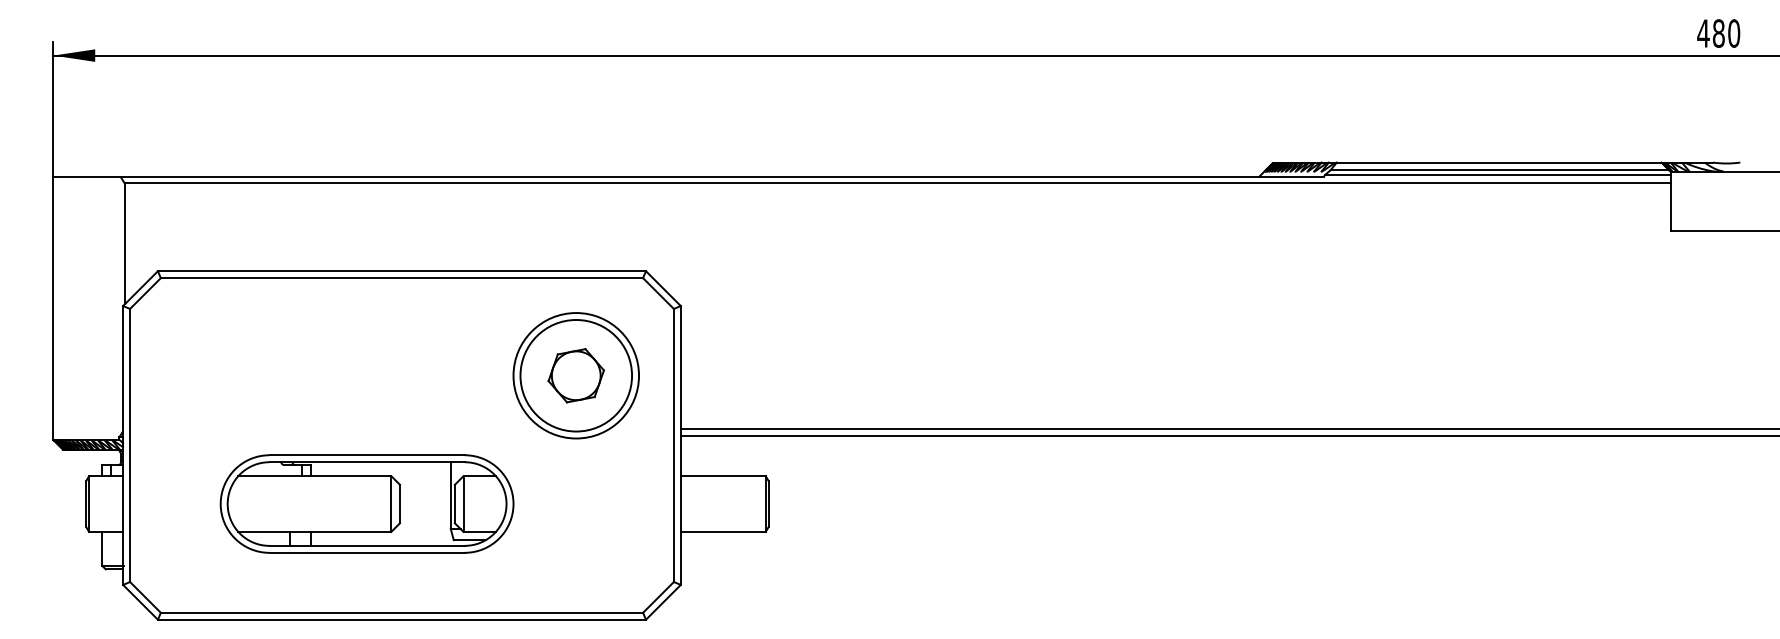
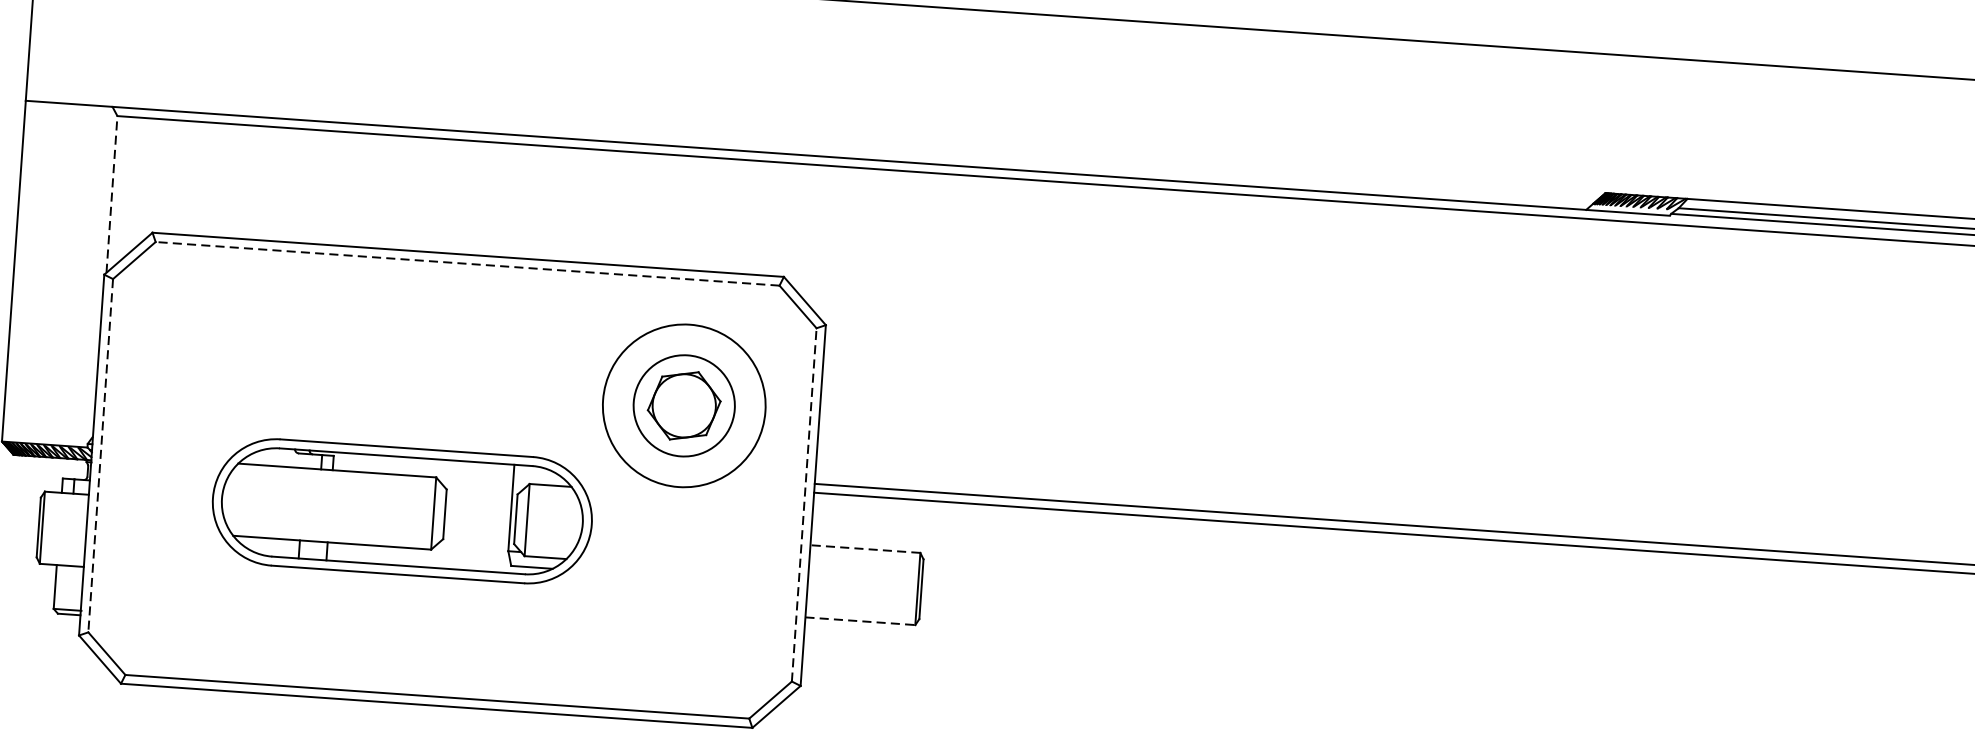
line: (124, 243) -> (111, 193), solid -> dashed
line: (401, 278) -> (466, 264), solid -> dashed
circle: (576, 375) -> (684, 405), size x0.7
line: (130, 445) -> (101, 455), solid -> dashed
line: (673, 445) -> (803, 504), solid -> dashed
line: (722, 476) -> (864, 549), solid -> dashed
part: (366, 503) -> (401, 510), moved
line: (723, 531) -> (860, 620), solid -> dashed

